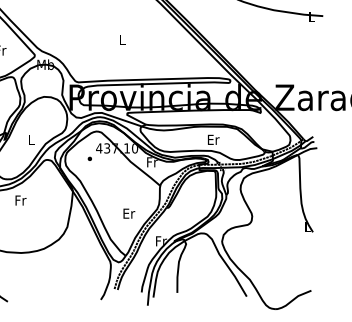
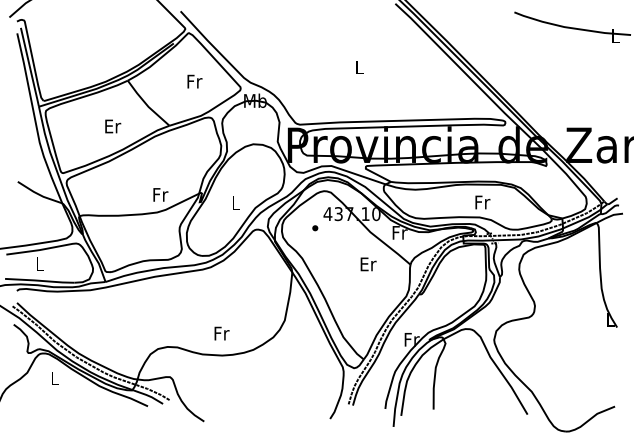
text: (213, 139) -> (482, 202), Er -> Fr
text: (20, 200) -> (221, 333), moved
text: (129, 213) -> (368, 264), moved

